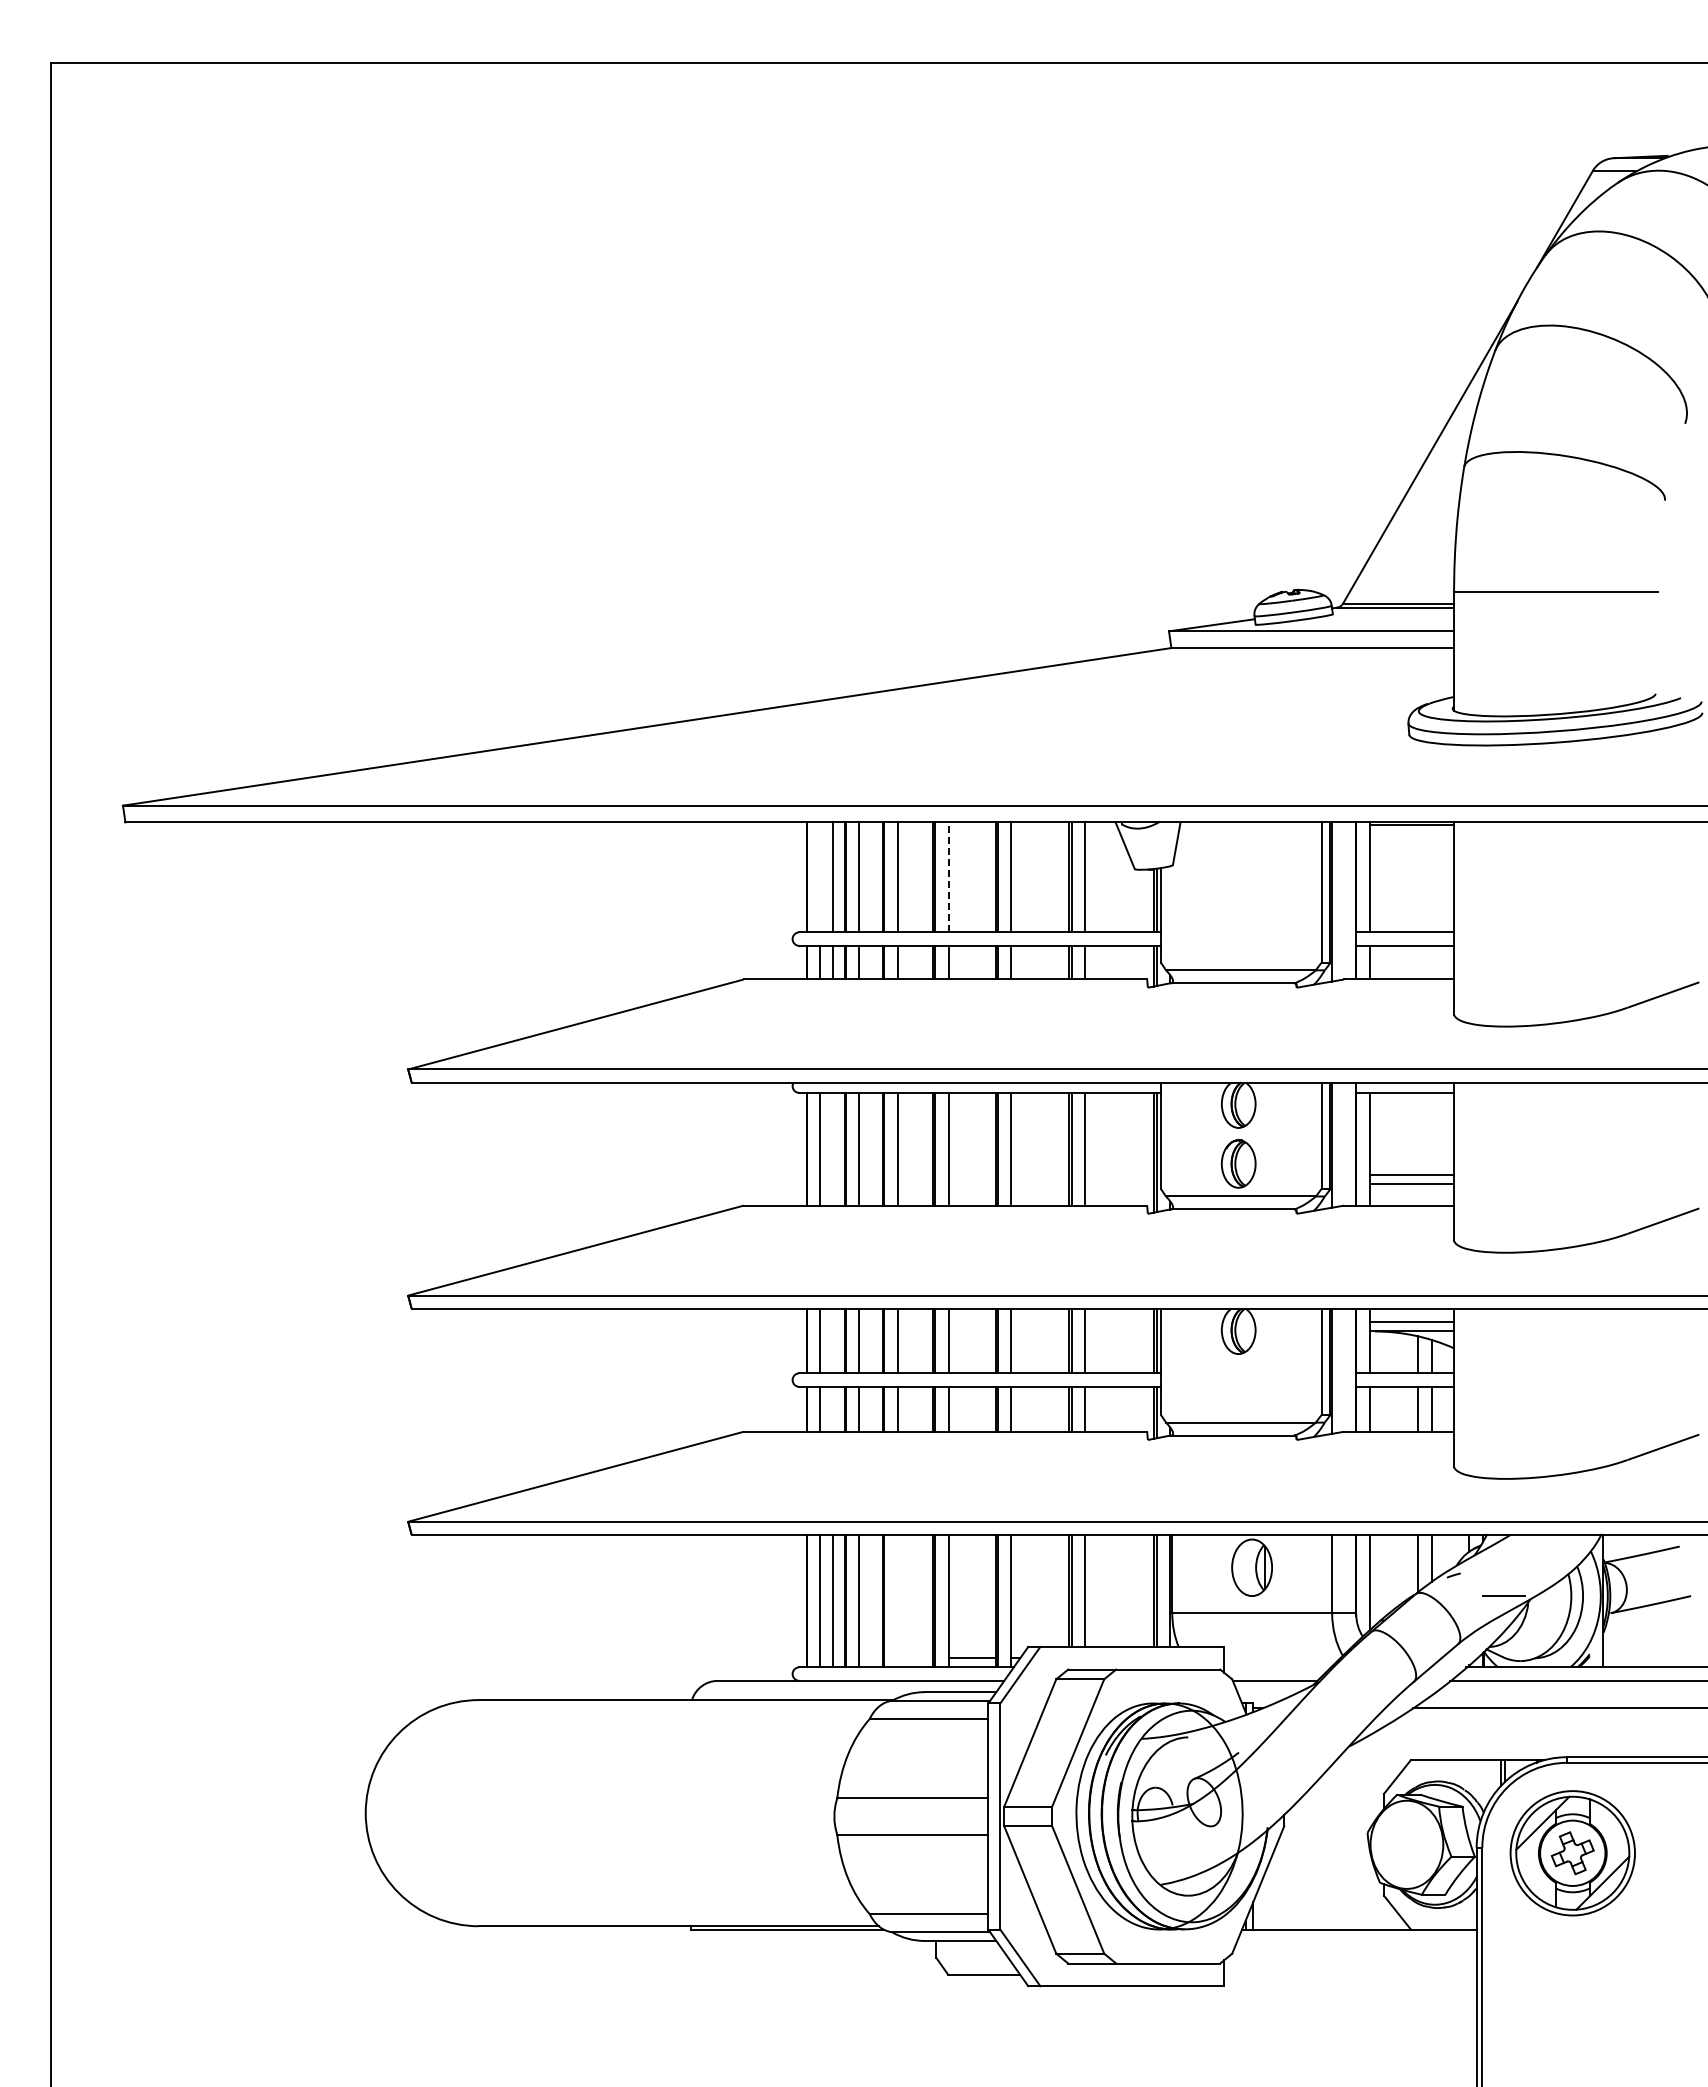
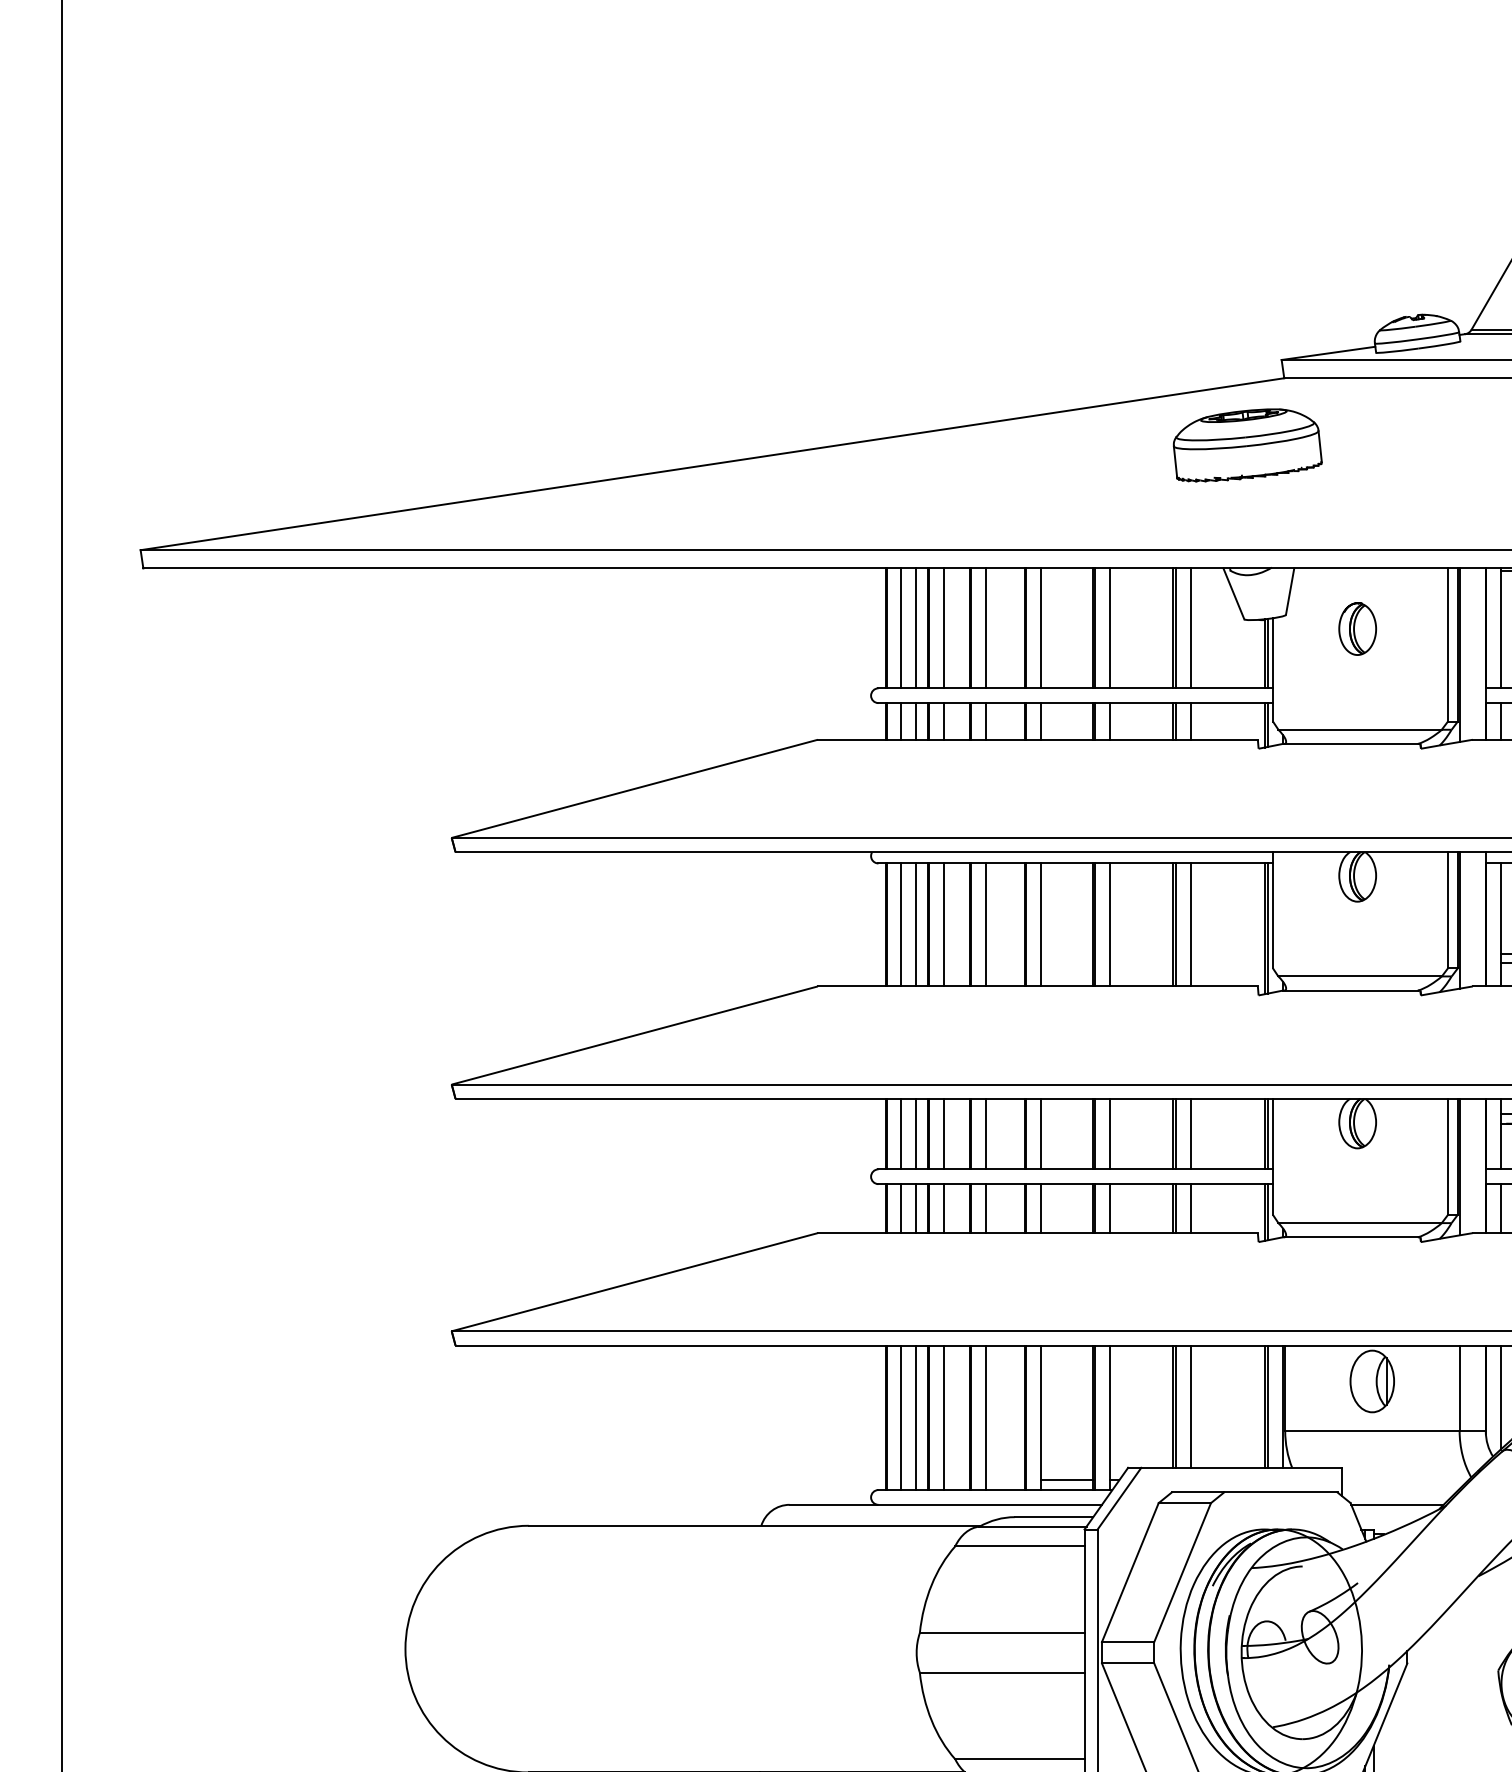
part: (1137, 709) -> (1247, 445), added
line: (819, 877) -> (900, 628), added
line: (948, 877) -> (1041, 628), dashed -> solid
line: (833, 1148) -> (915, 924), added
part: (1238, 1163) -> (1357, 628), moved
line: (833, 1340) -> (915, 1133), added
line: (833, 1408) -> (915, 1207), added
line: (897, 1600) -> (985, 1417), added

